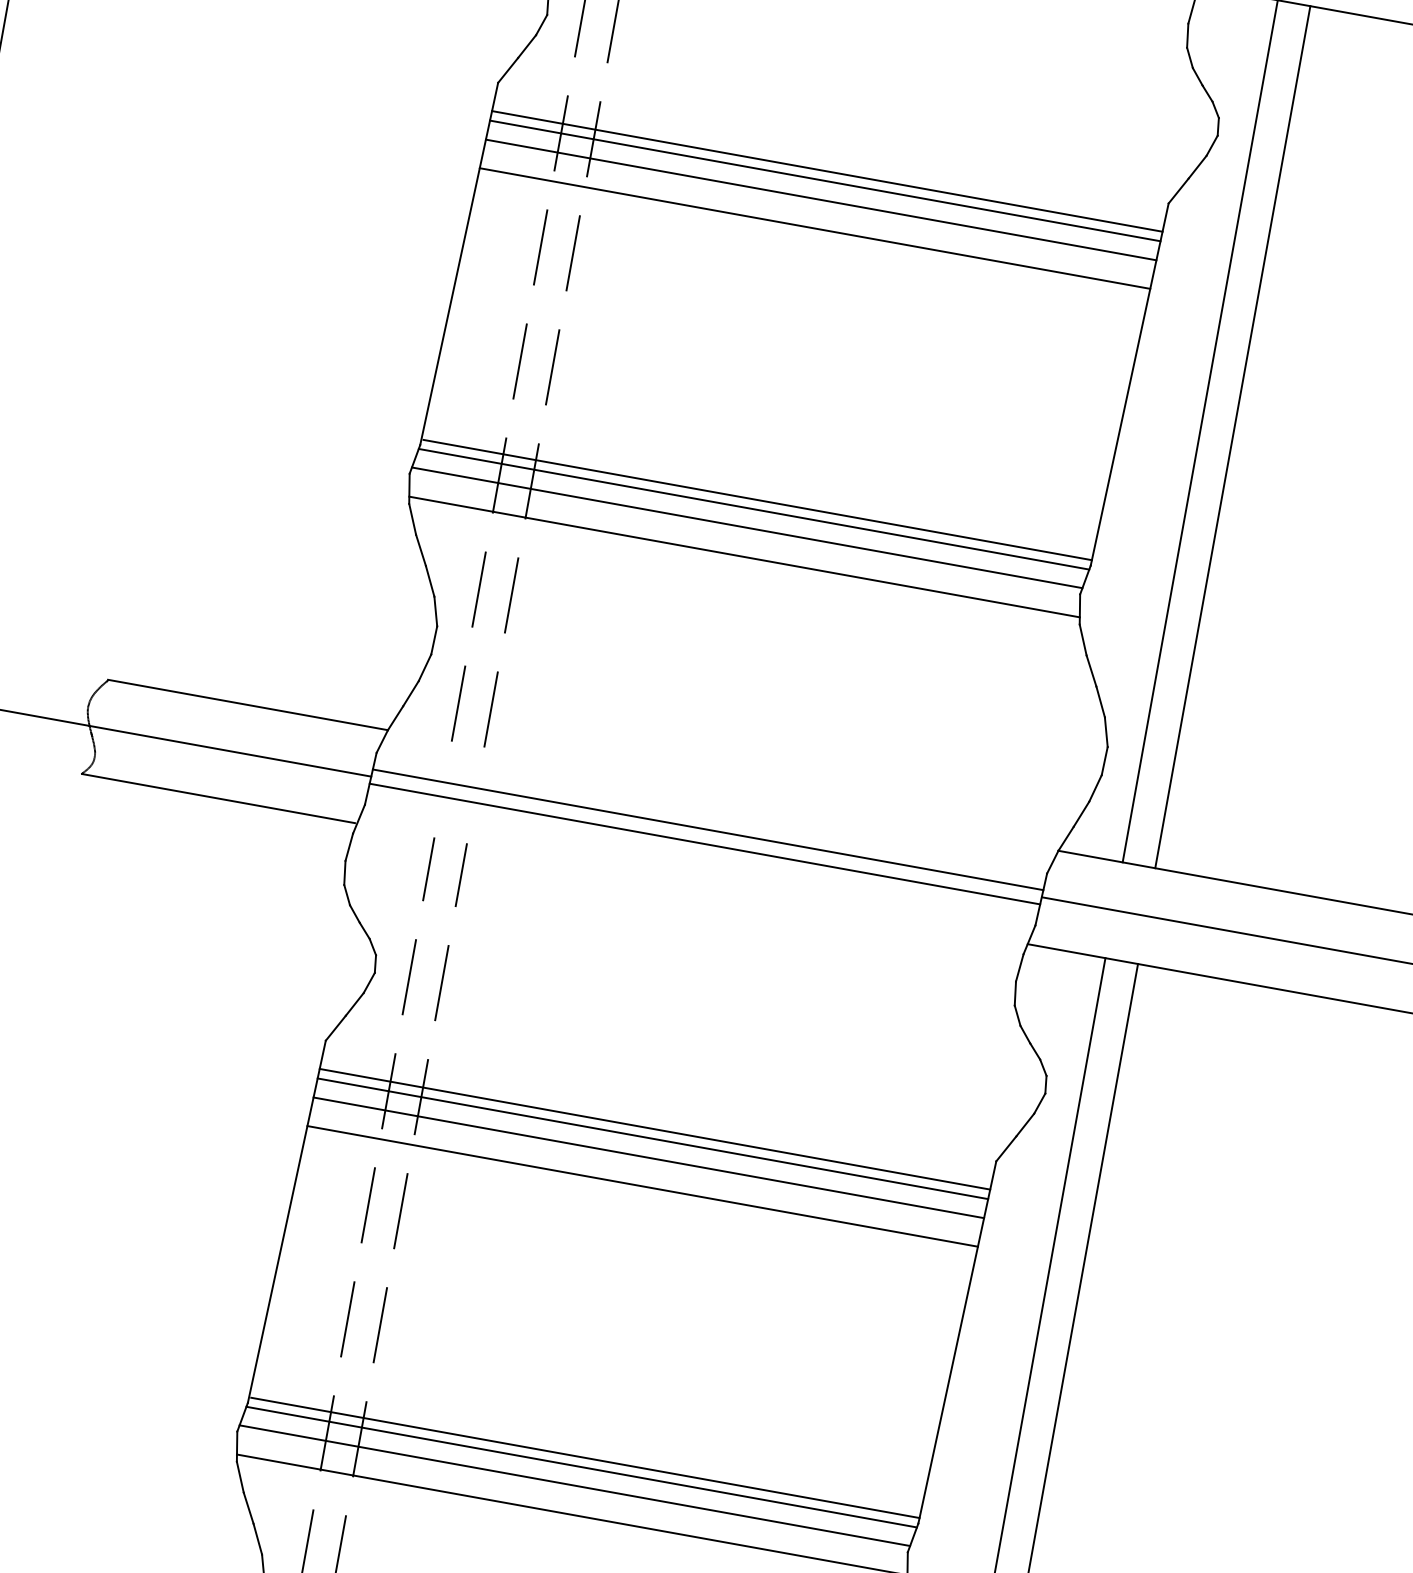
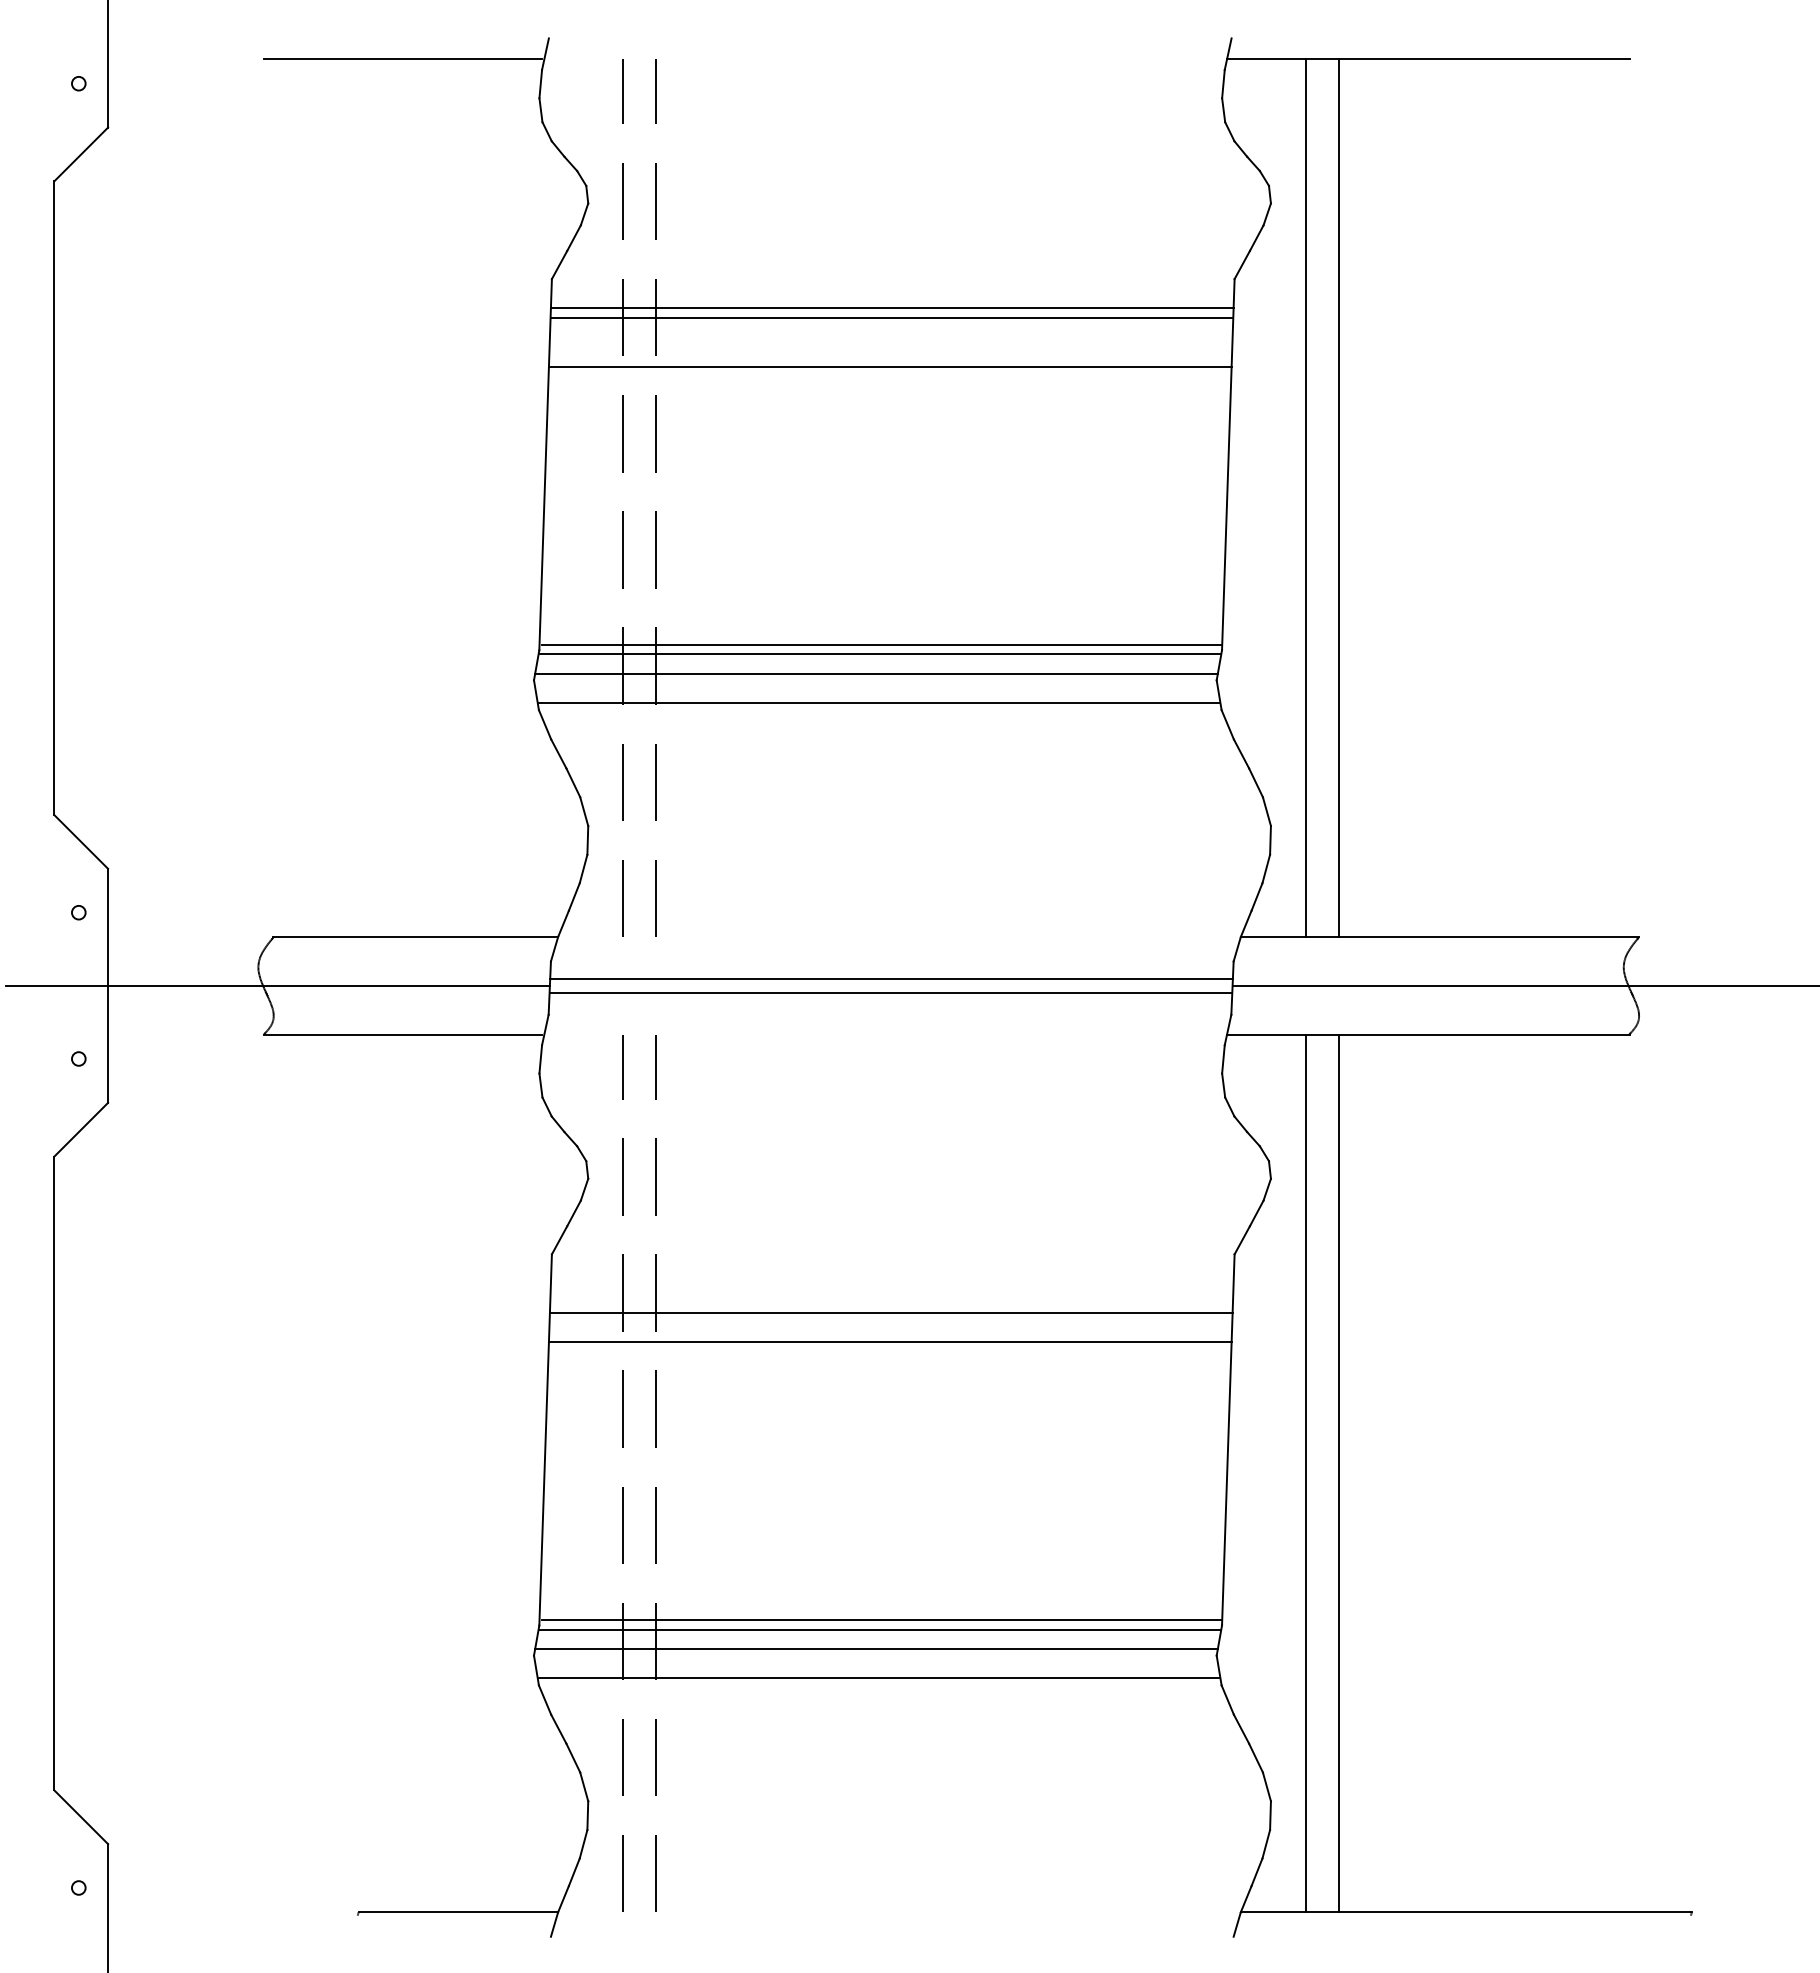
line: (820, 200) -> (890, 337), removed
line: (654, 1129) -> (891, 1283), removed
line: (652, 1139) -> (891, 1293), removed

